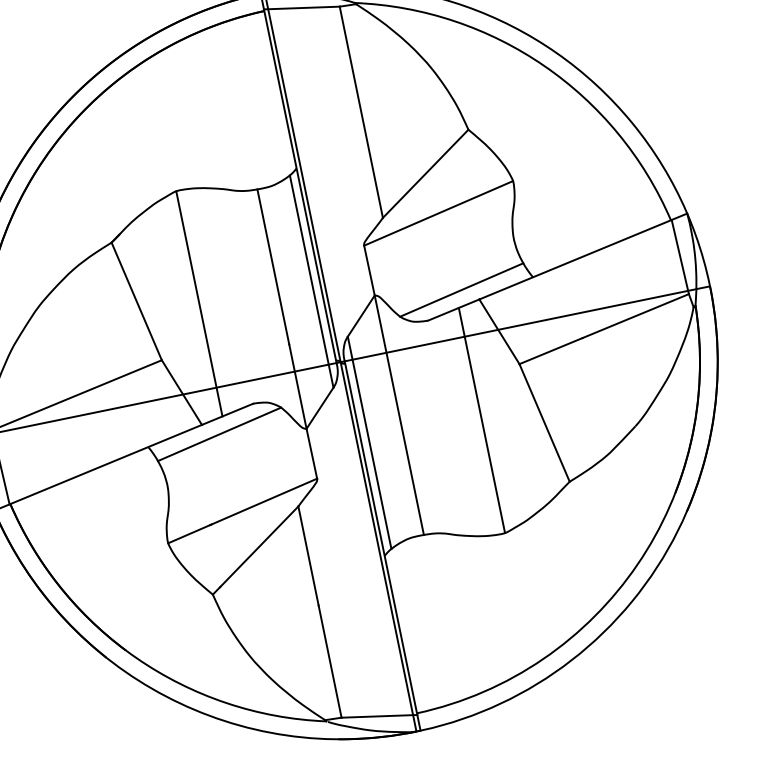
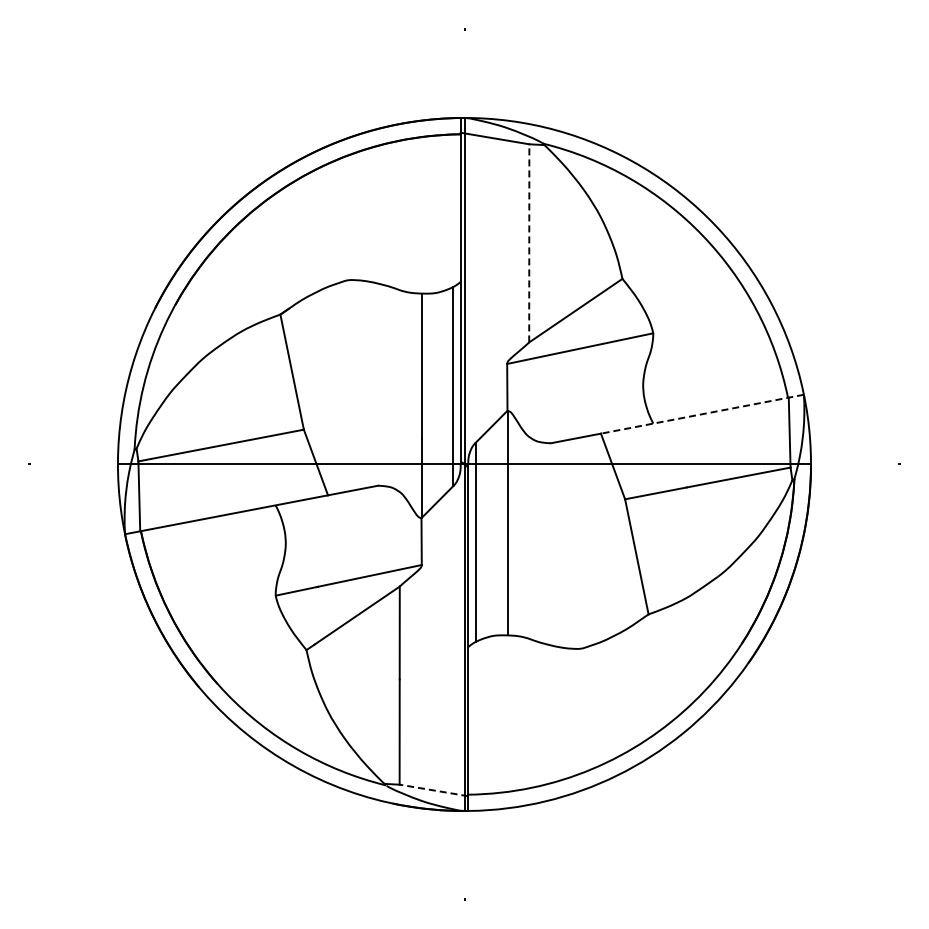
line: (361, 111) -> (529, 242), solid -> dashed
line: (582, 257) -> (701, 414), solid -> dashed
line: (461, 289) -> (586, 421), removed
line: (199, 303) -> (348, 385), removed
line: (481, 419) -> (580, 542), removed
line: (218, 433) -> (341, 506), removed
line: (378, 716) -> (433, 790), solid -> dashed

